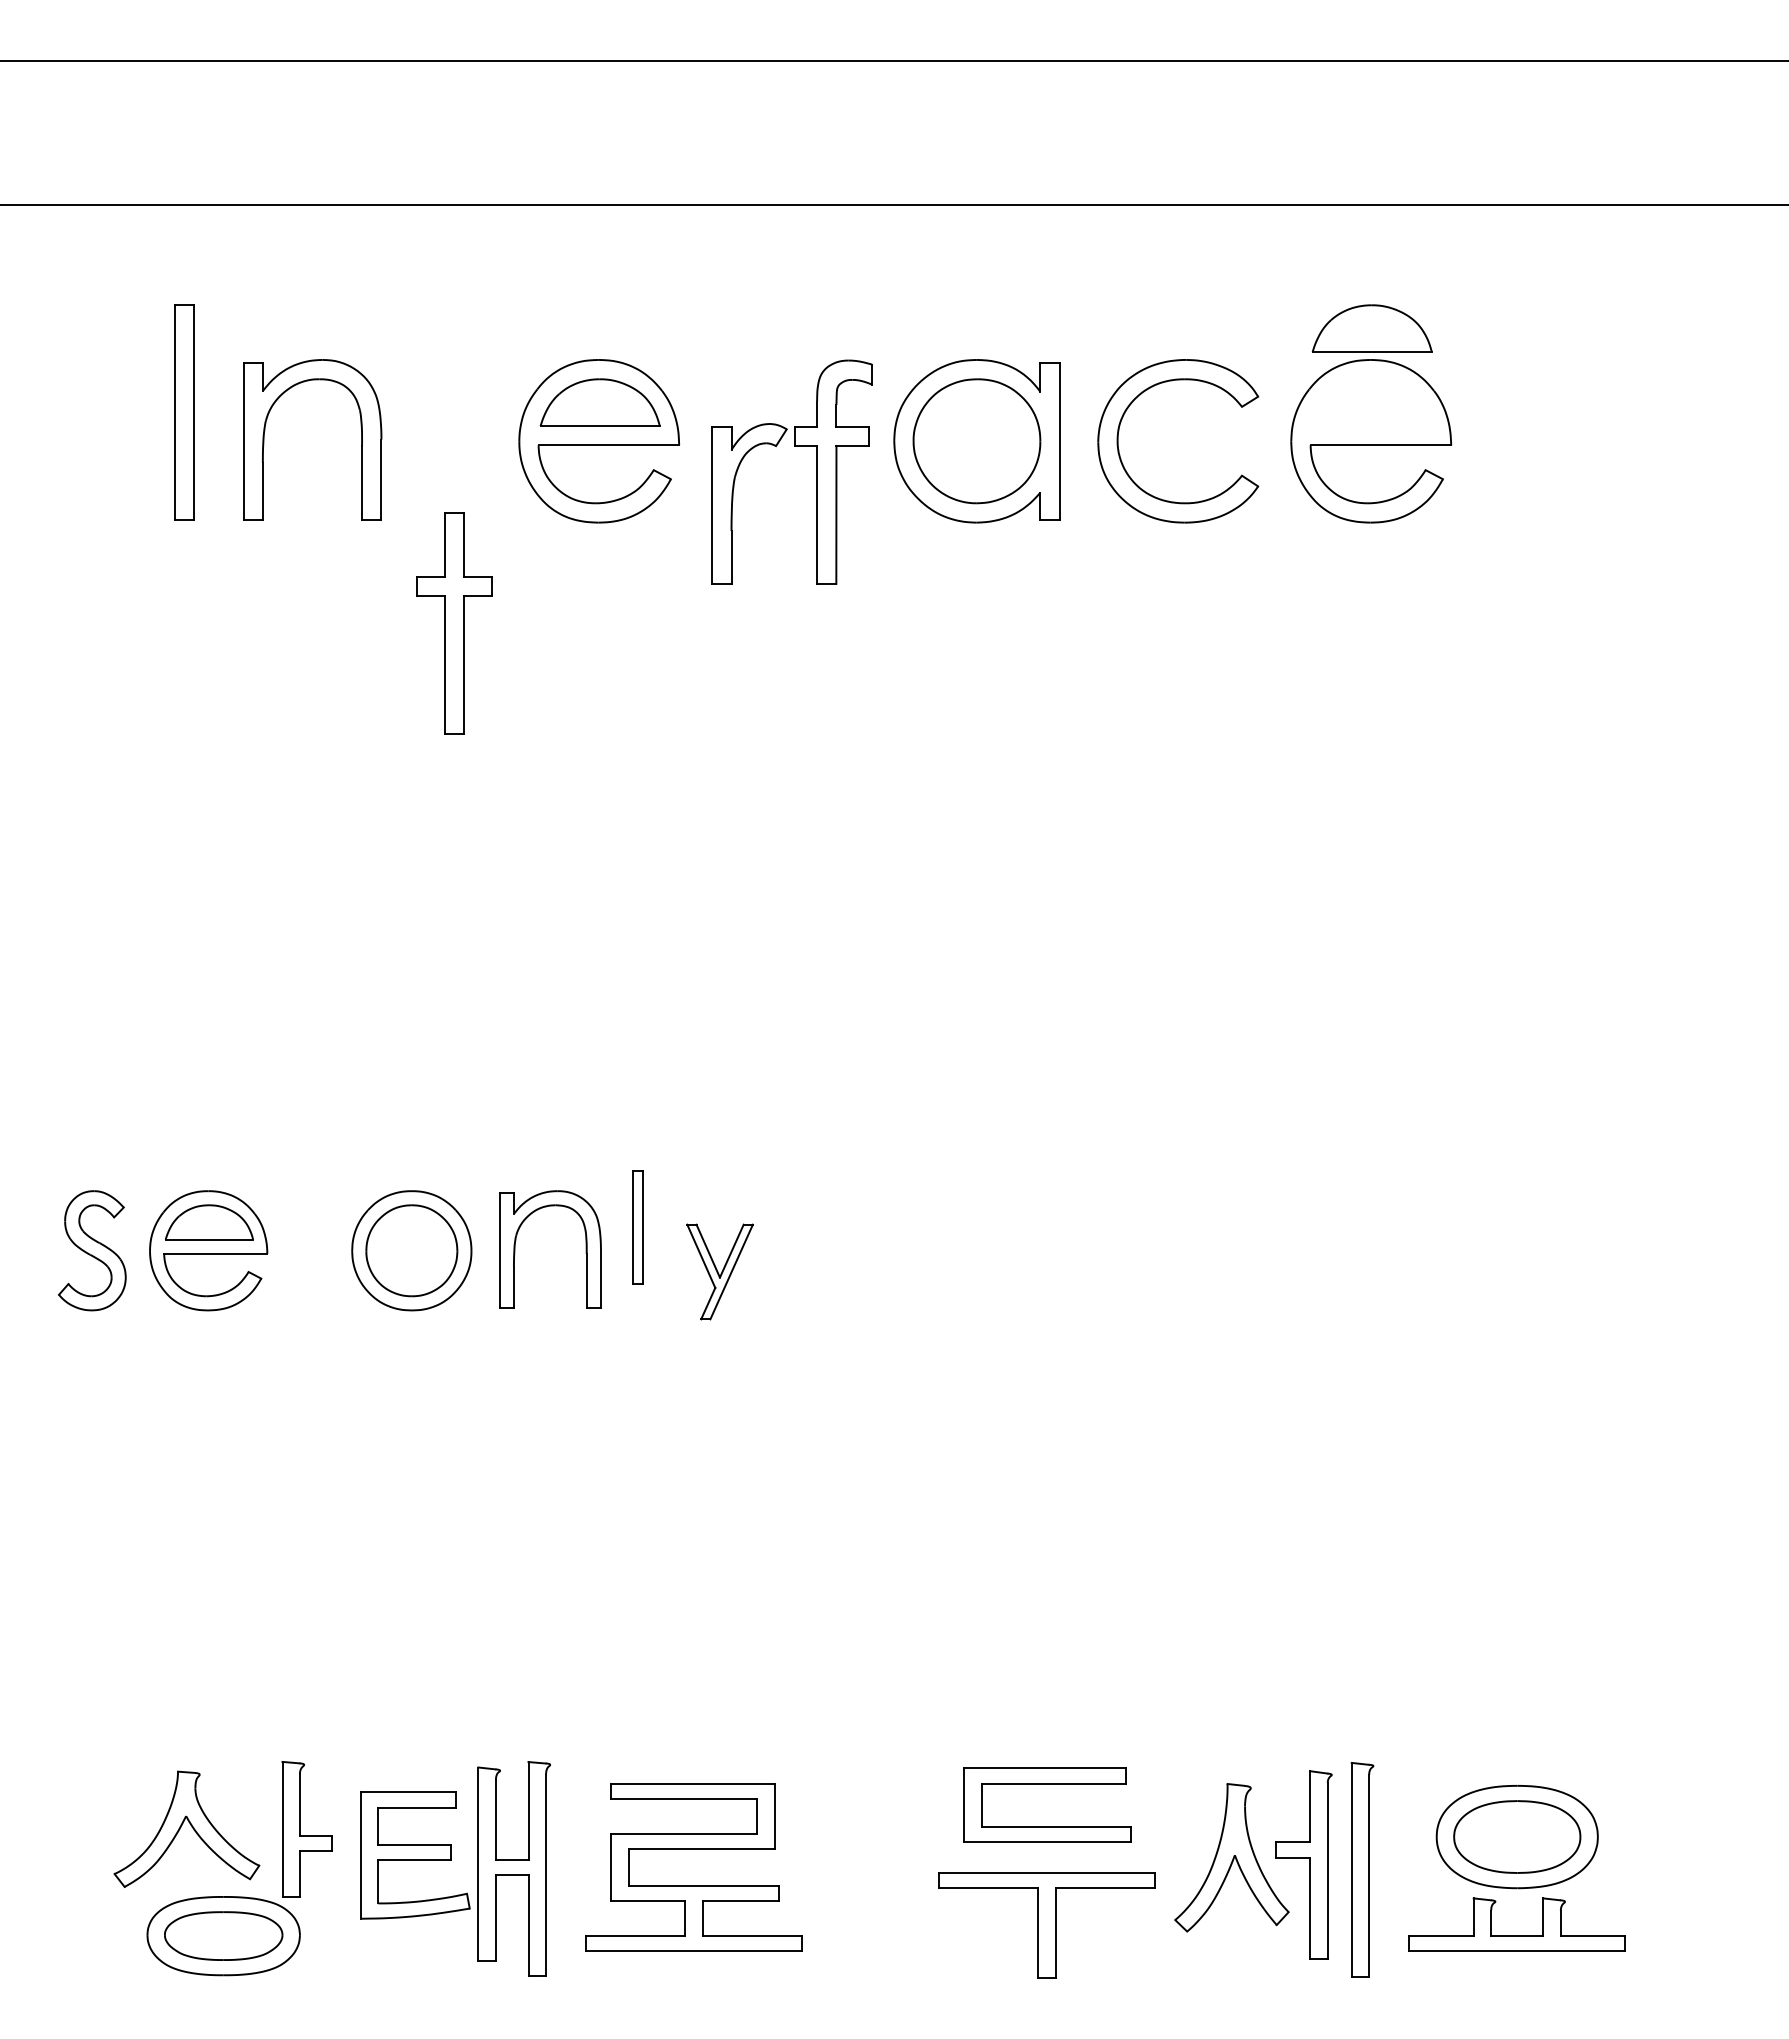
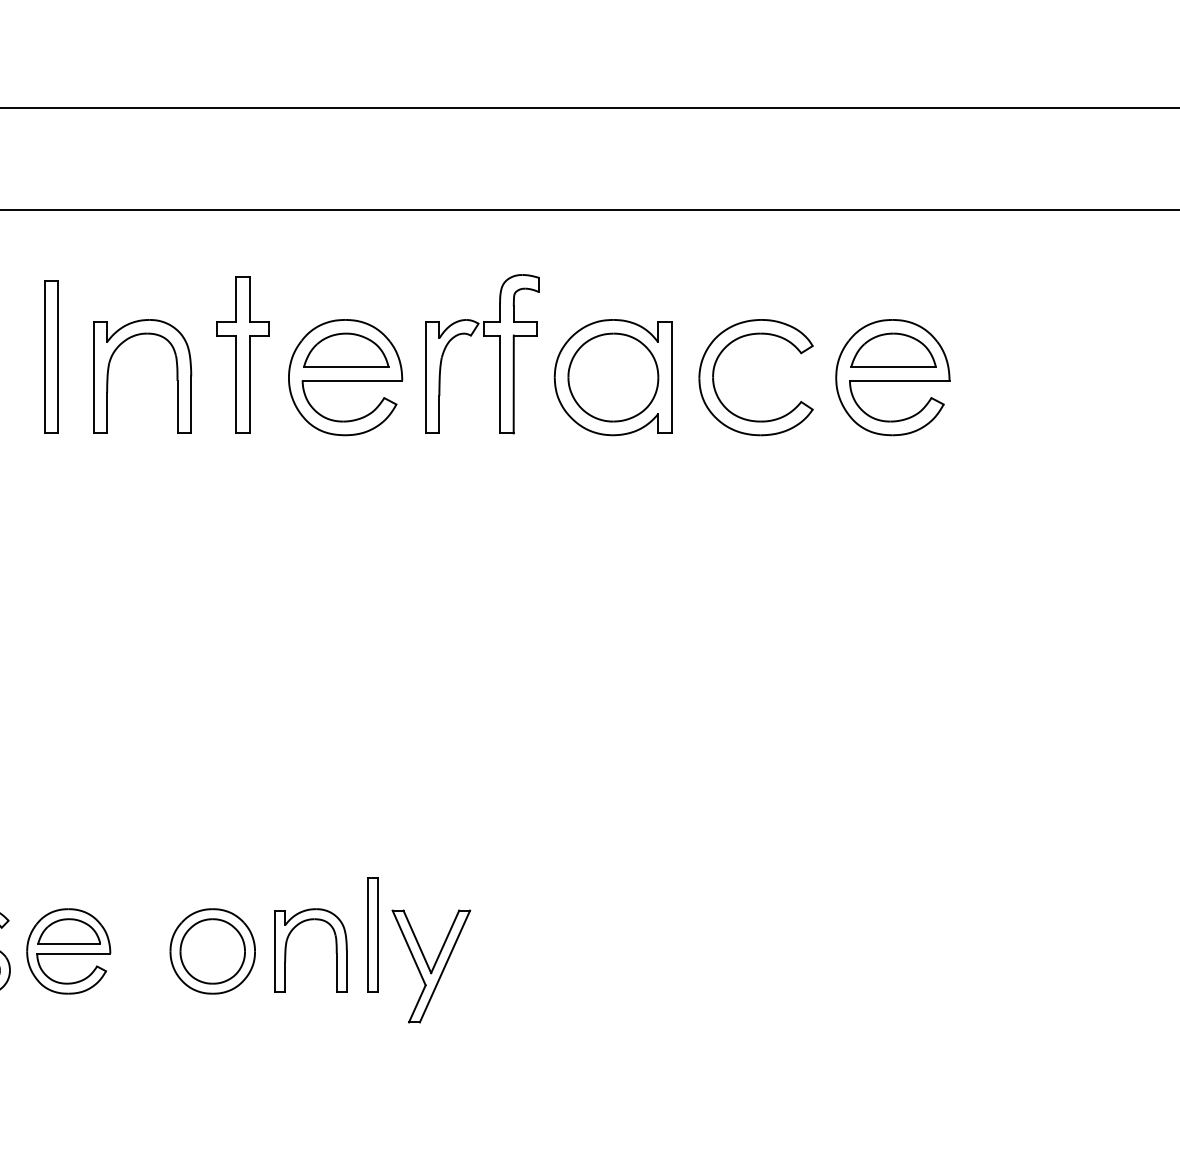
part: (1371, 328) -> (893, 350), moved
part: (816, 471) -> (499, 353), moved
part: (454, 623) -> (243, 355), moved
part: (637, 1227) -> (372, 934), size x1.43
part: (719, 1271) -> (430, 966), size x1.67

